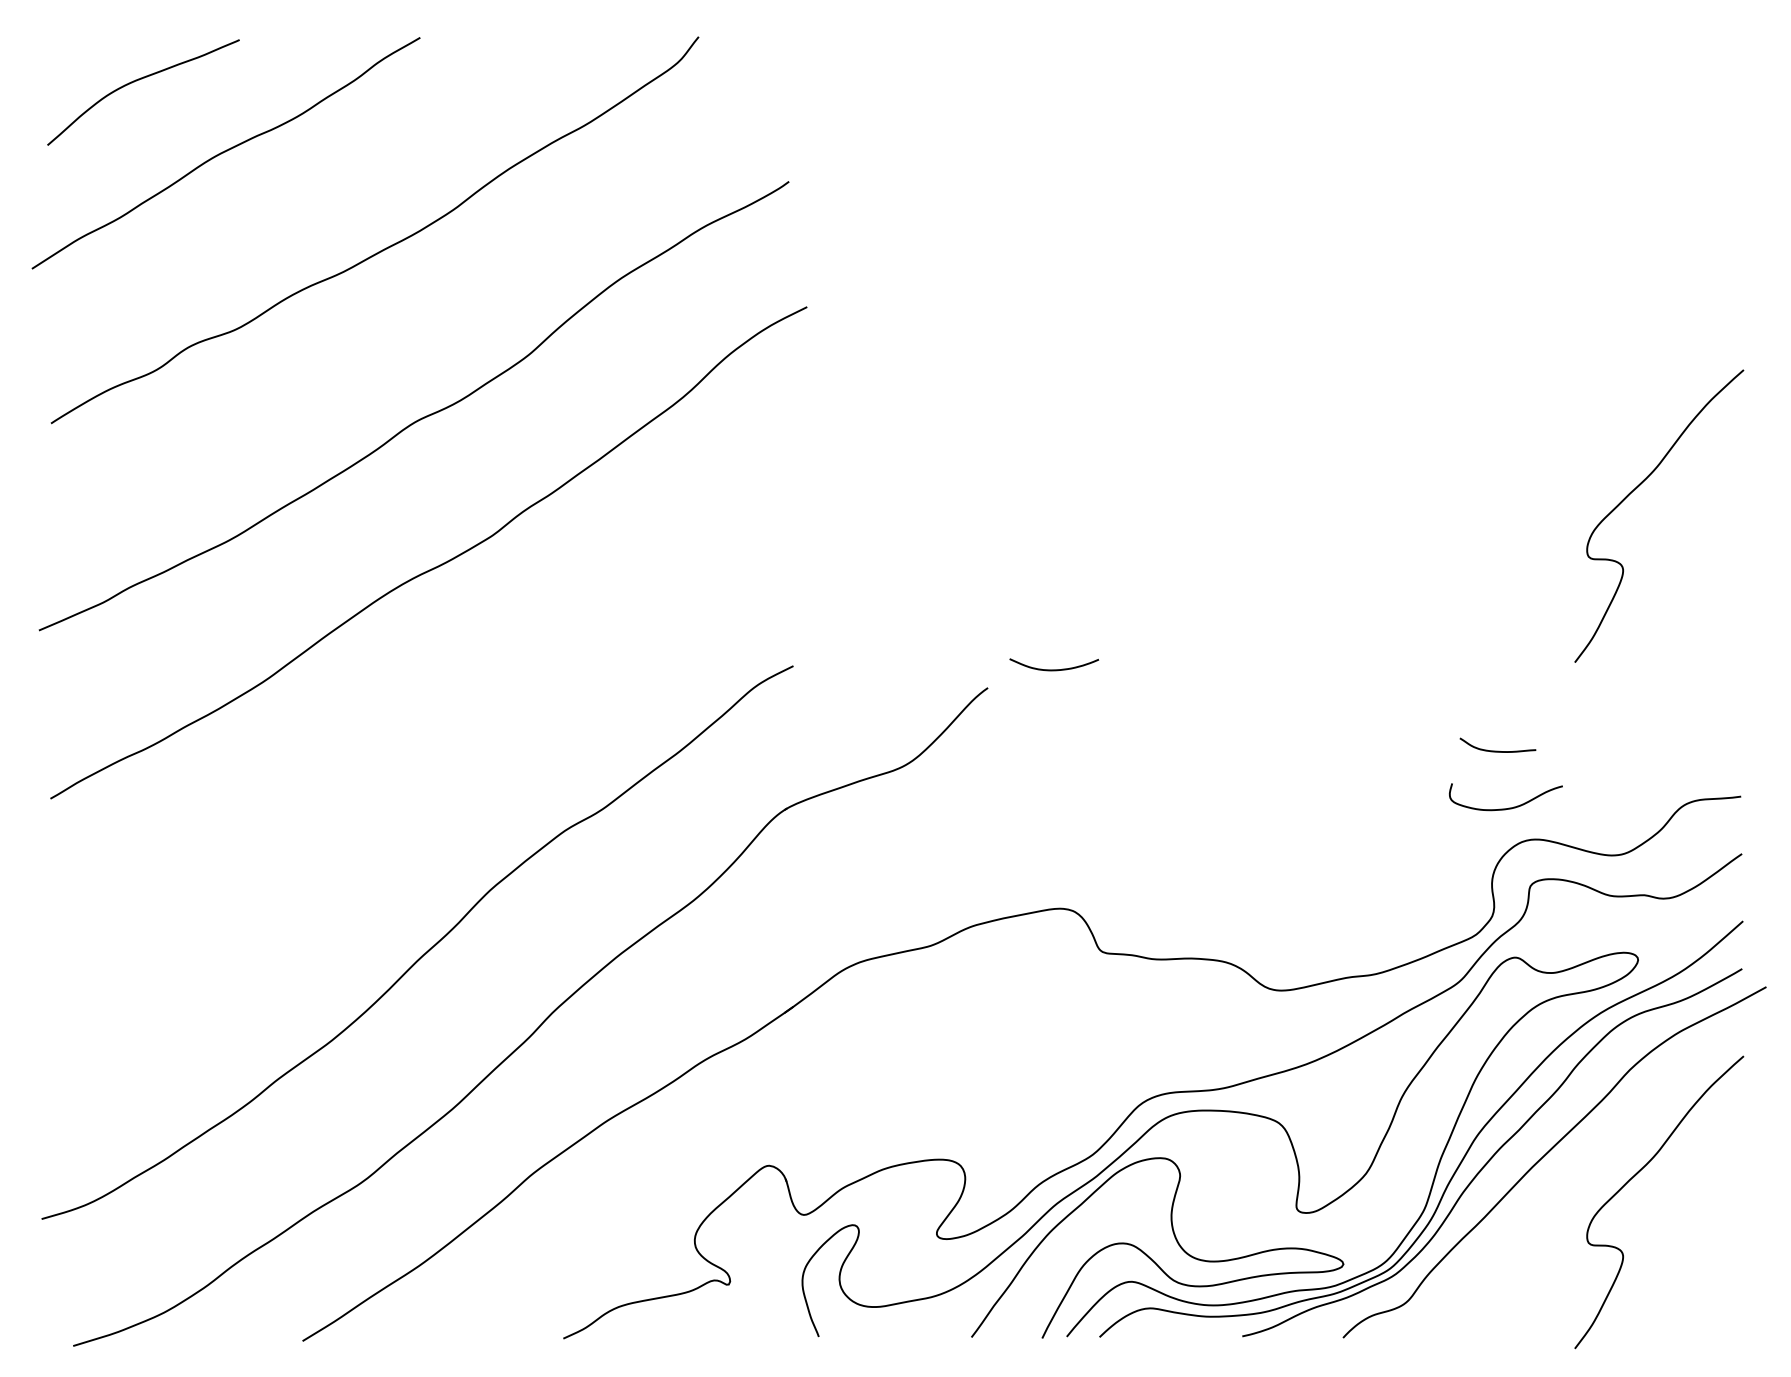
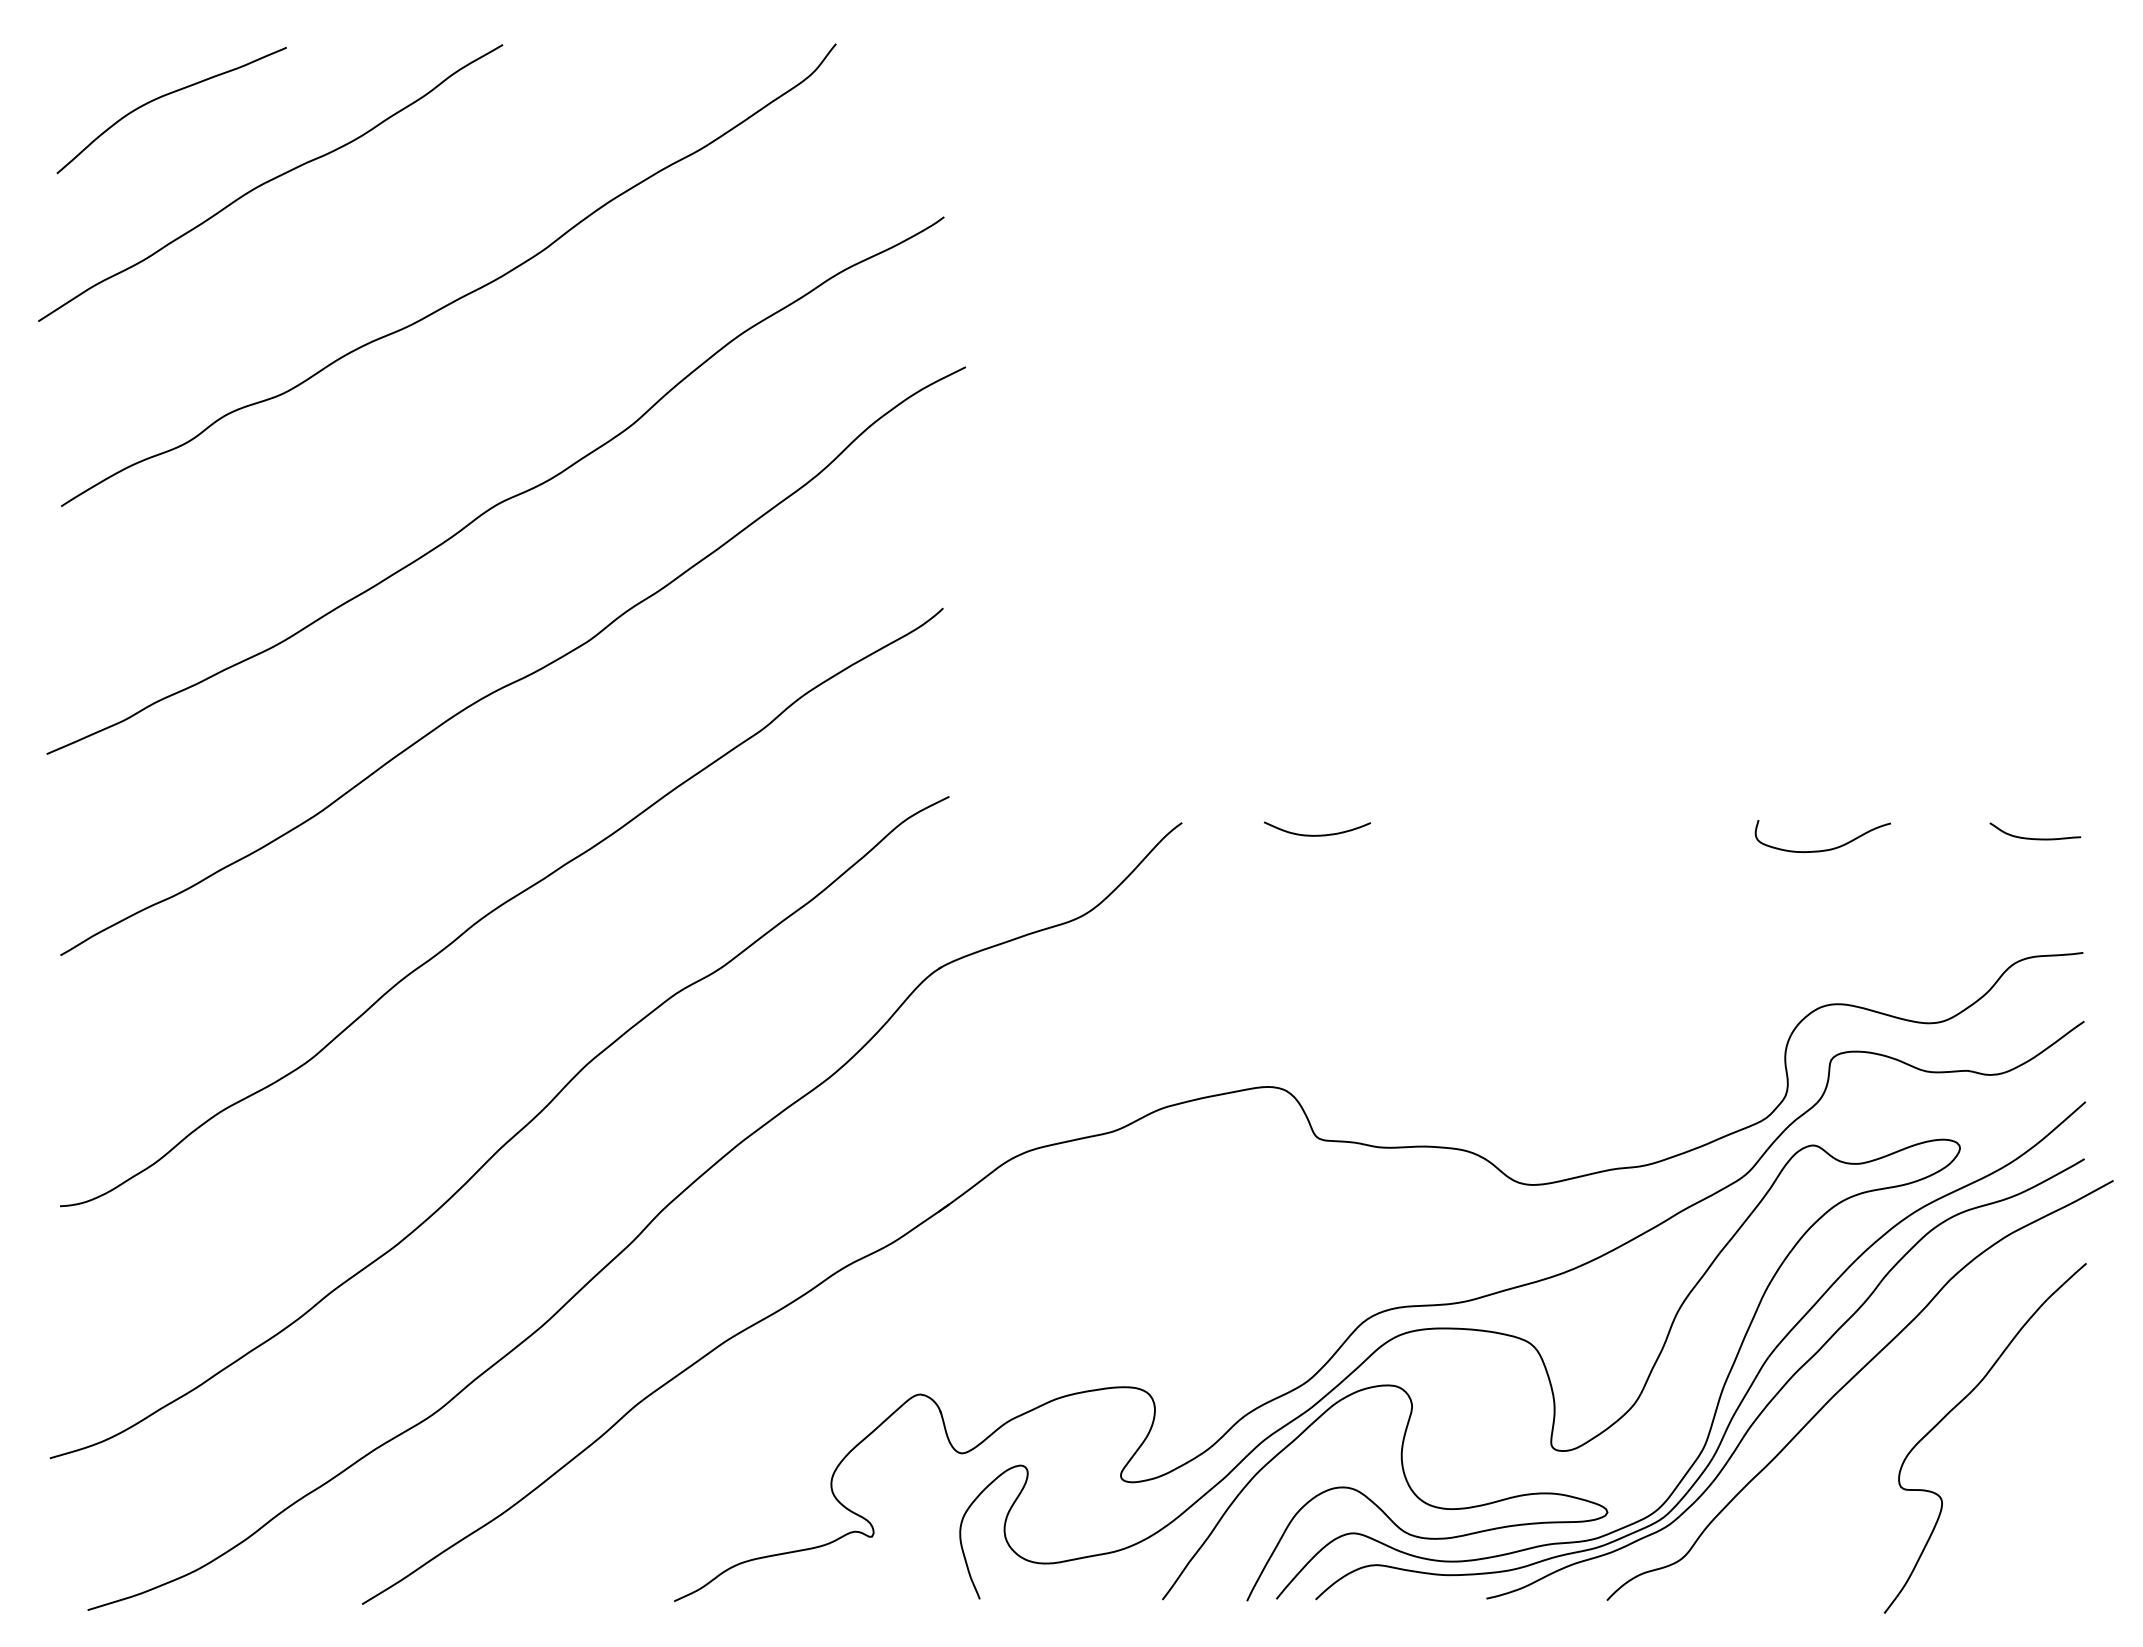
curve: (1635, 490) -> (1956, 586), removed
curve: (1054, 669) -> (1317, 834), moved
curve: (1498, 751) -> (2035, 838), moved
curve: (419, 757) -> (501, 906), added
curve: (1506, 808) -> (1823, 849), moved

